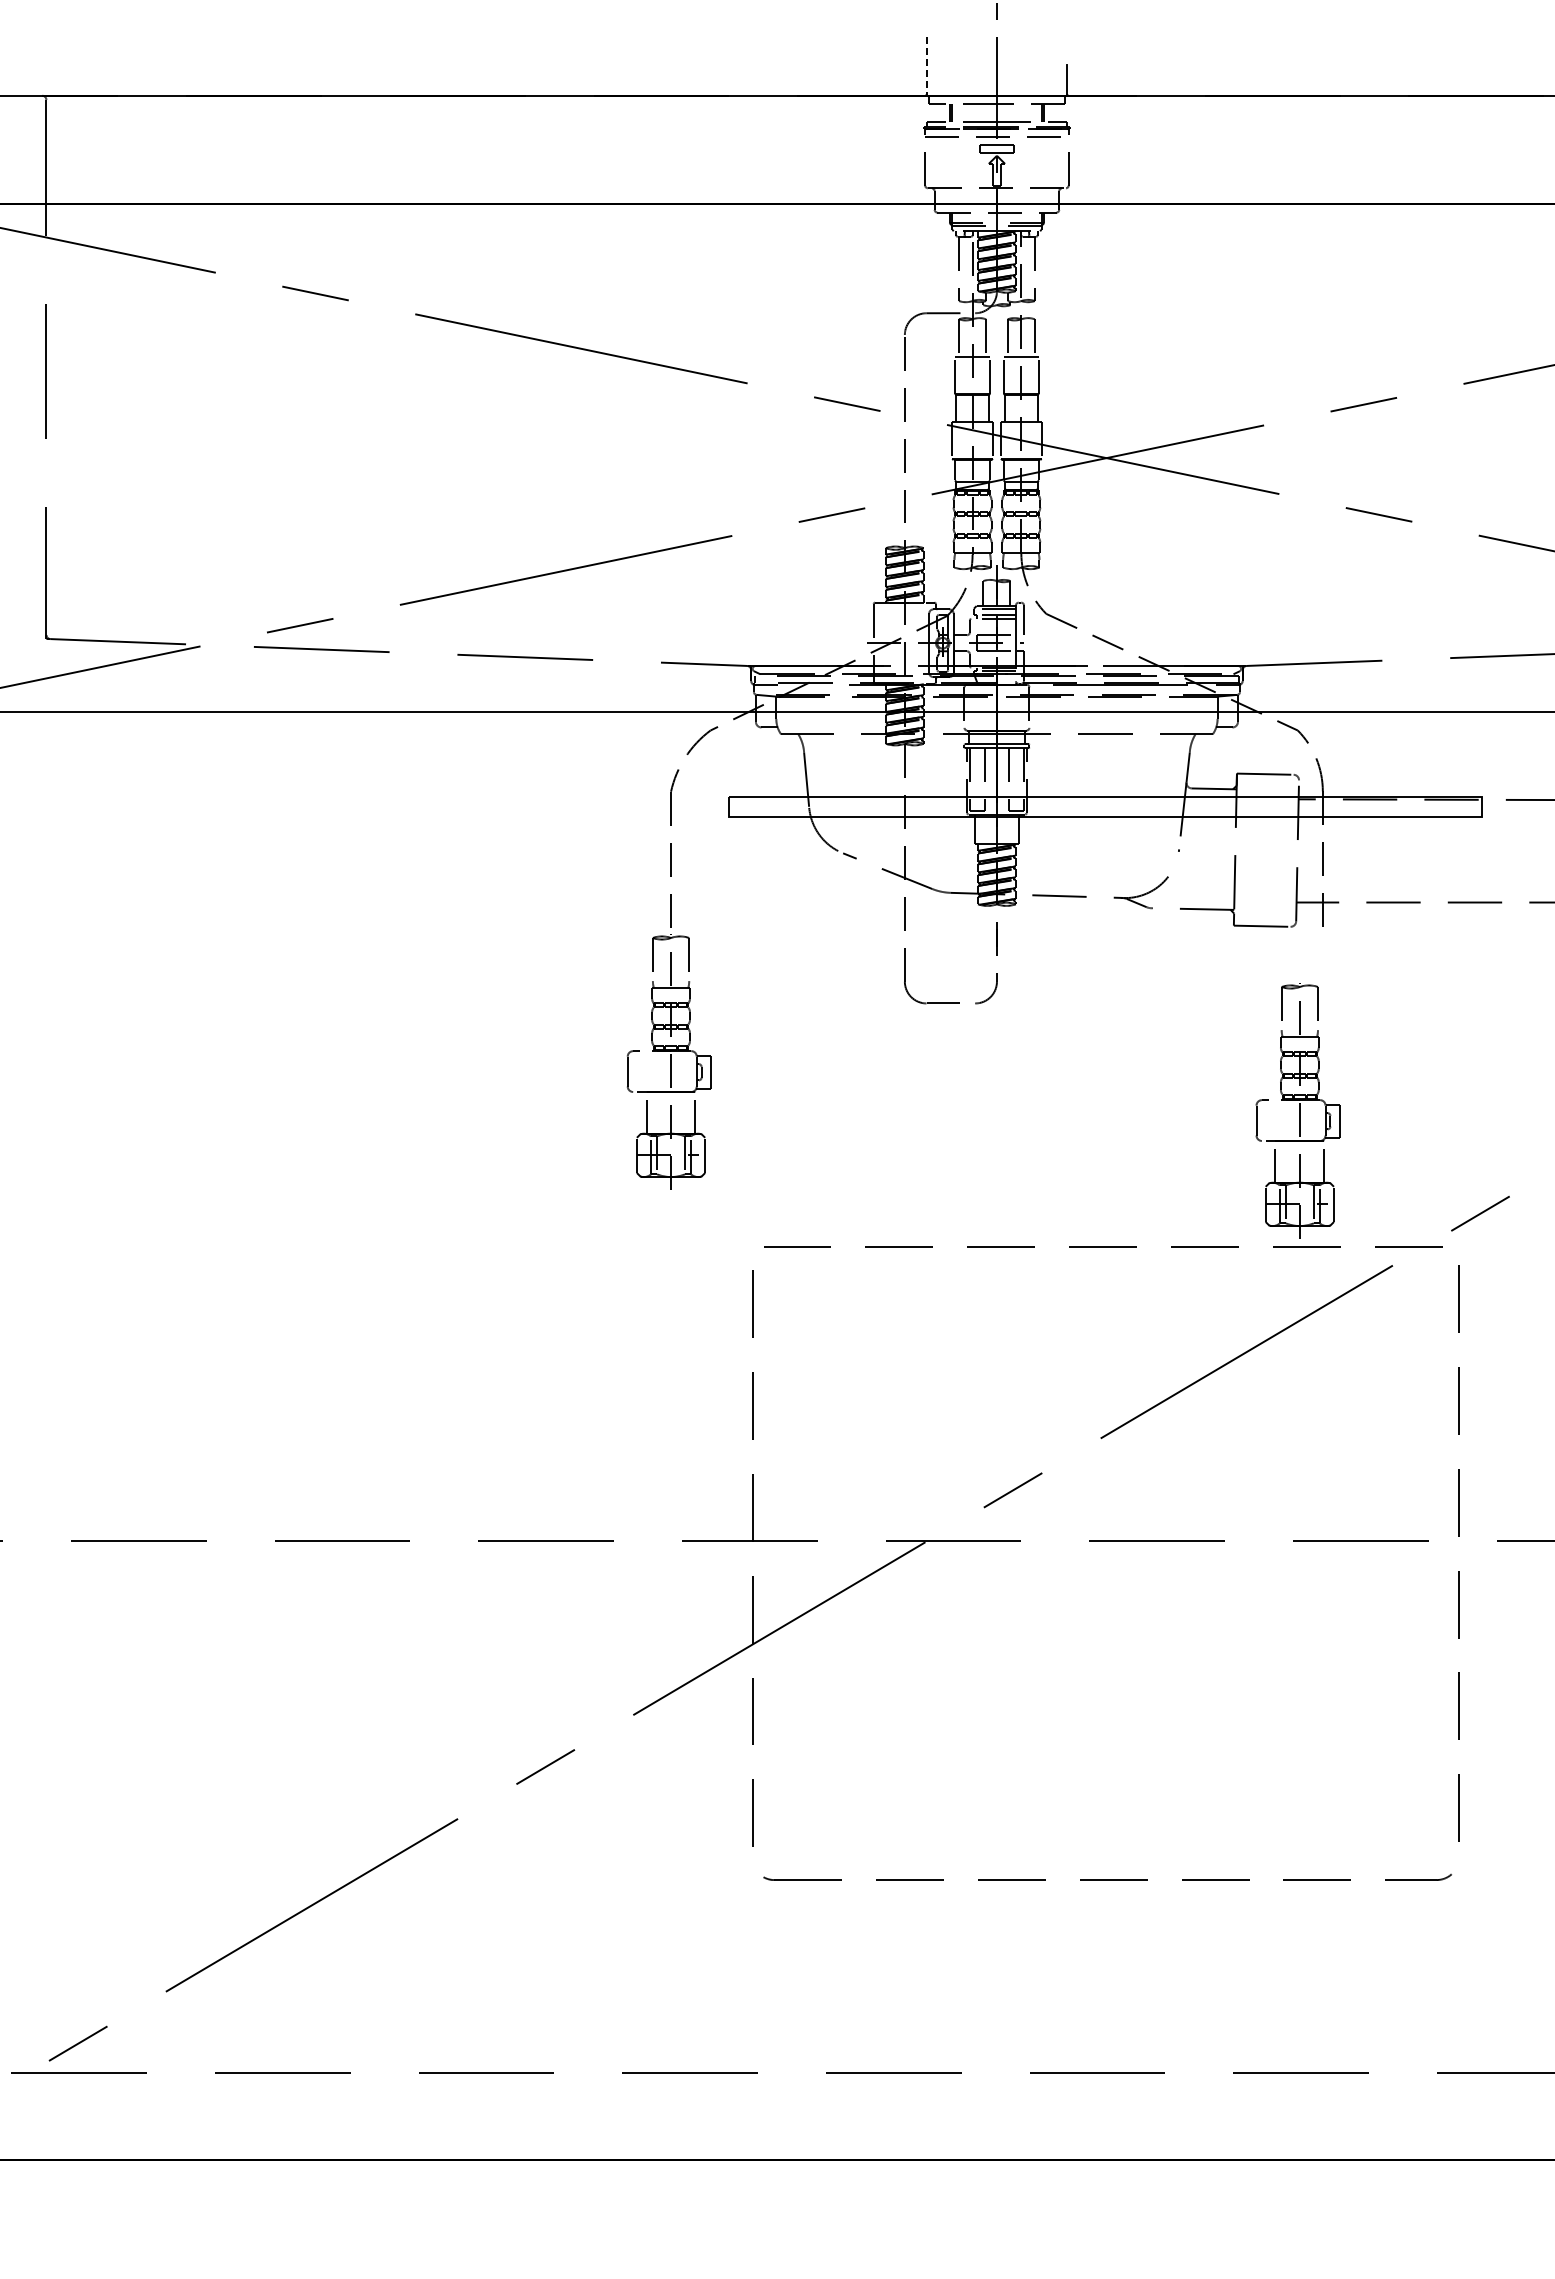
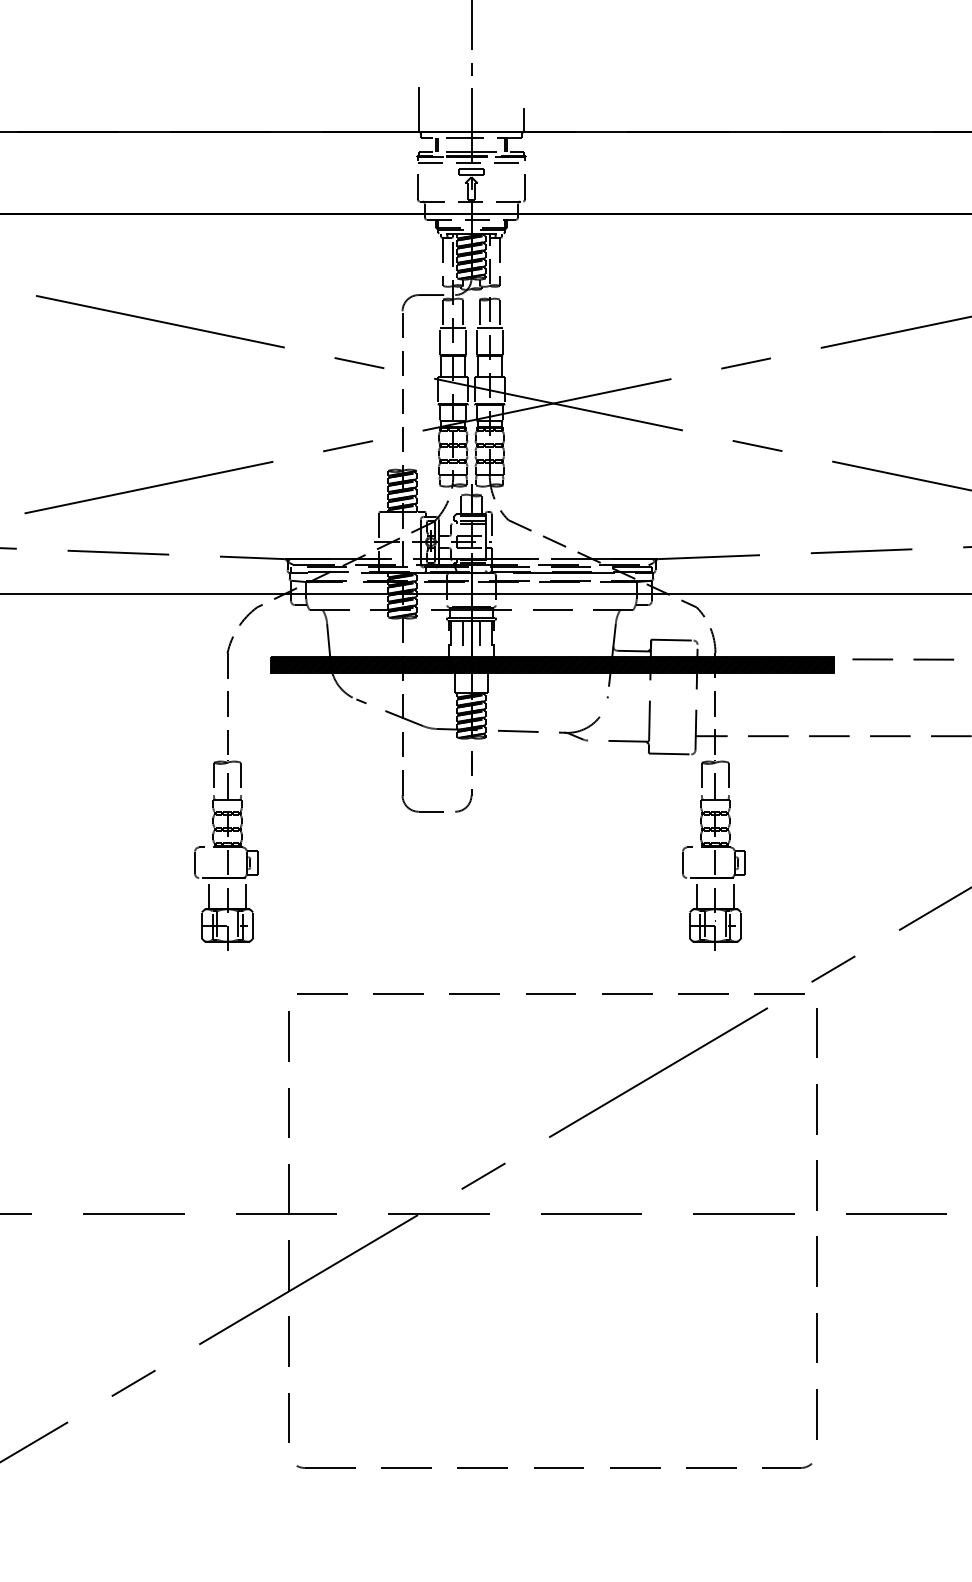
line: (926, 65) -> (418, 109), dashed -> solid
hatch: (1105, 807) -> (552, 665), added
part: (1297, 1110) -> (713, 855), moved

